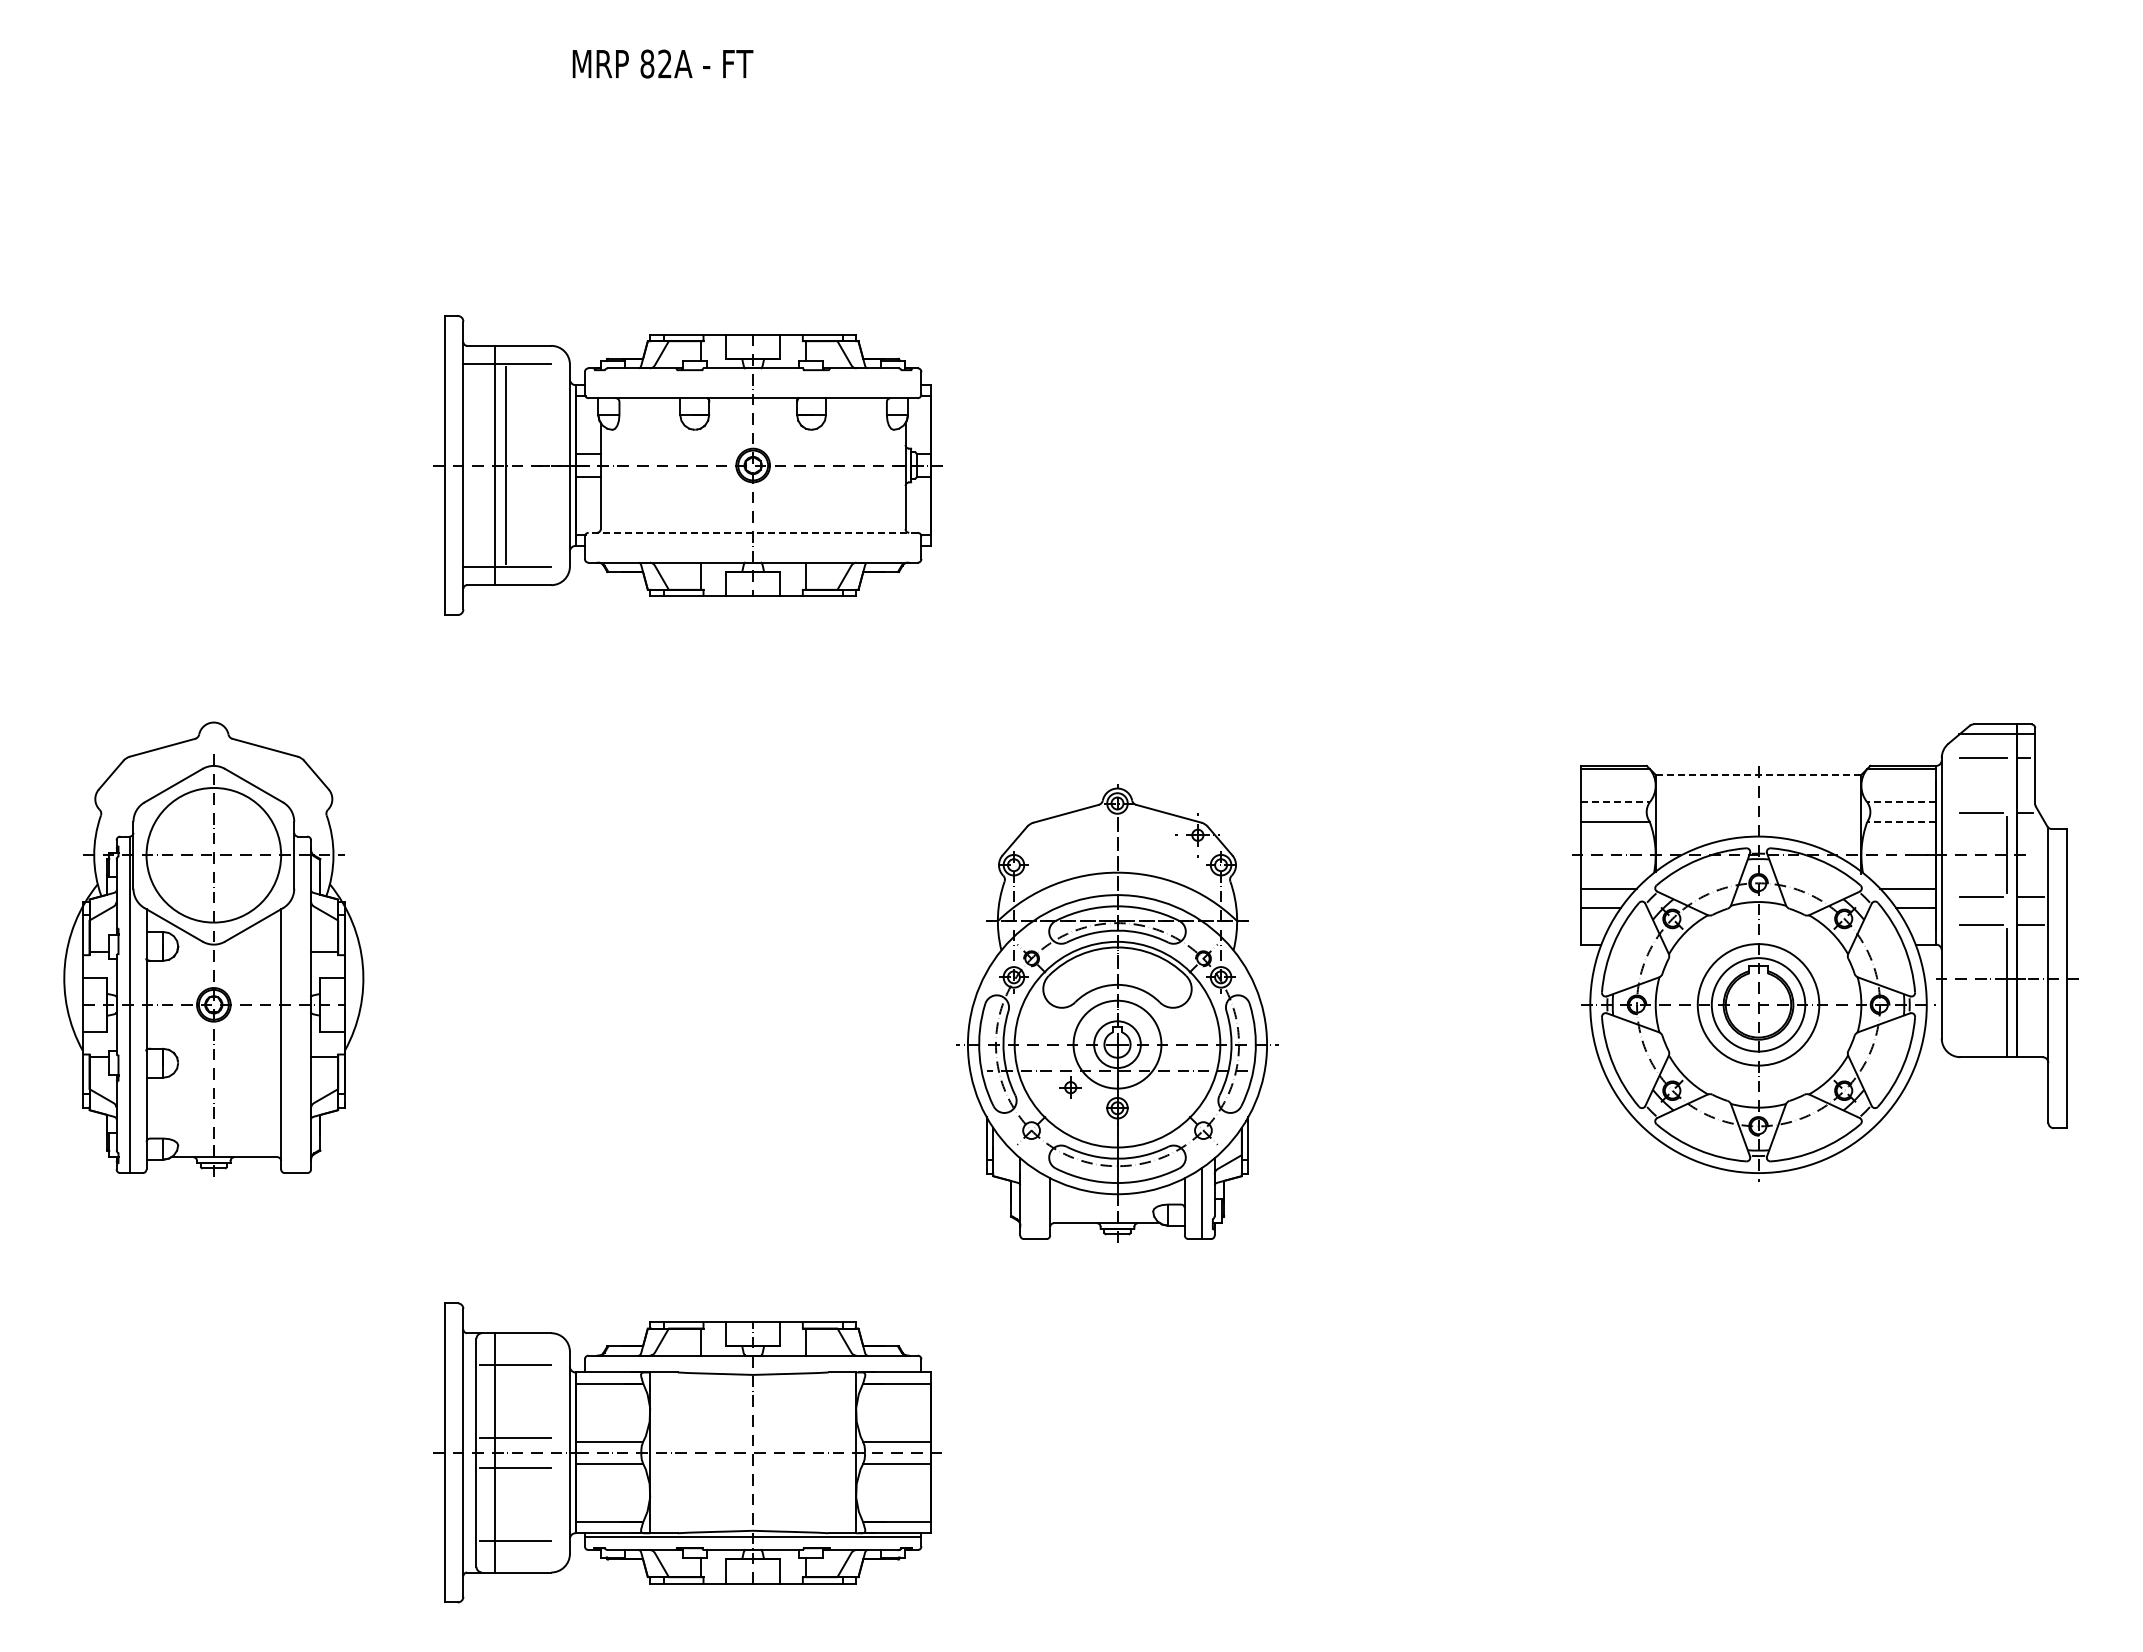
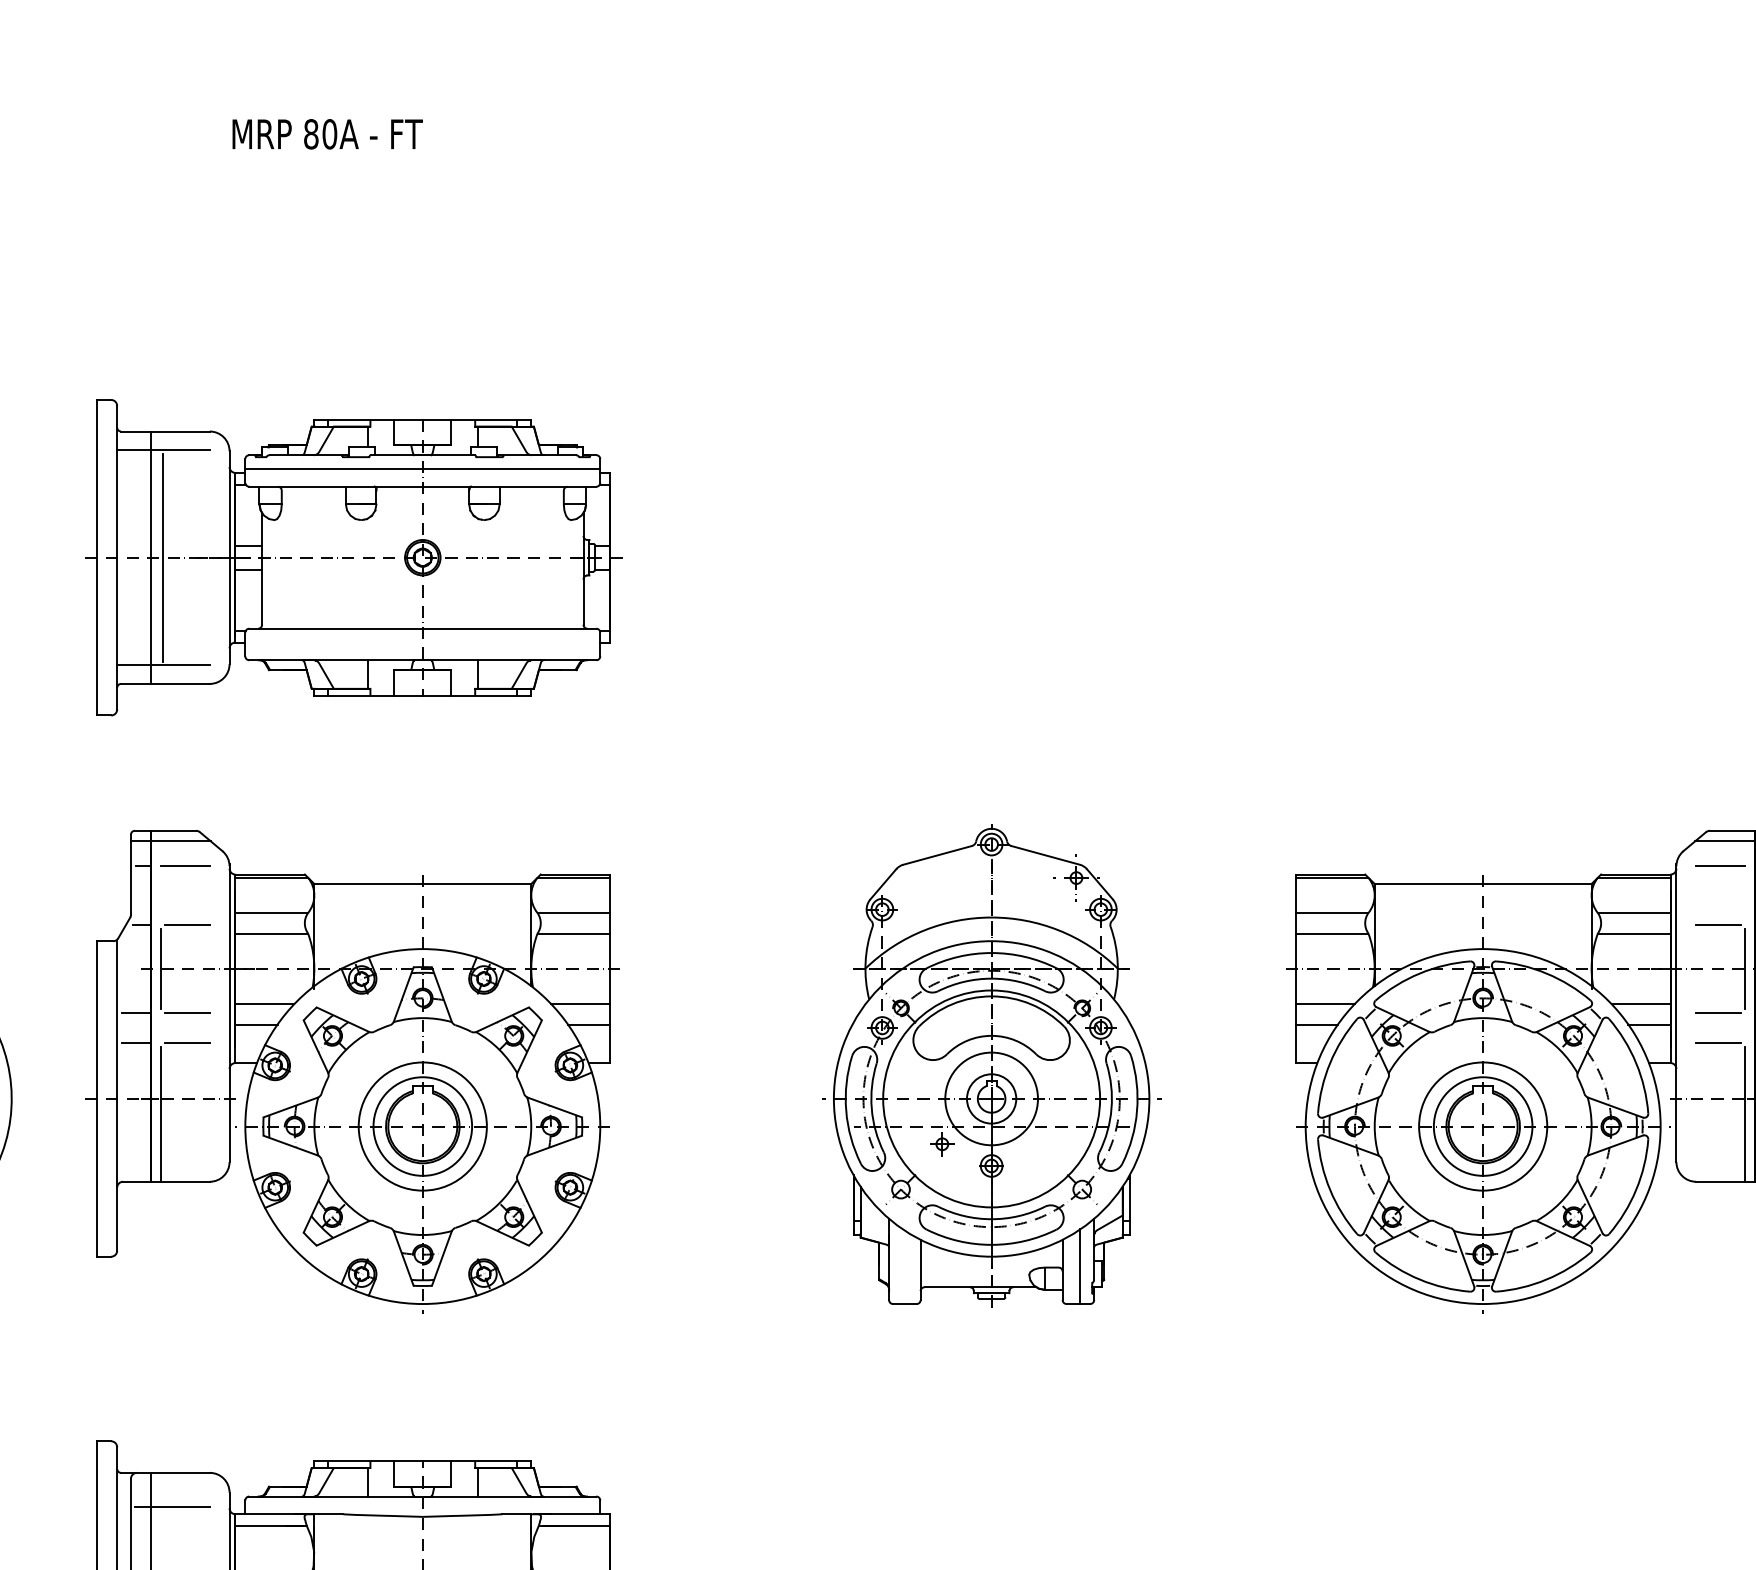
text: (664, 63) -> (329, 133), 82A -> 80A
line: (752, 381) -> (422, 469), added
line: (753, 532) -> (423, 628), dashed -> solid
line: (1758, 774) -> (1483, 883), dashed -> solid
line: (1615, 802) -> (1332, 913), dashed -> solid
line: (1901, 802) -> (1633, 913), dashed -> solid
line: (1901, 821) -> (1633, 933), dashed -> solid
part: (686, 952) -> (352, 1071), added
part: (1117, 1013) -> (991, 1066), moved

